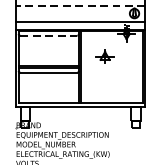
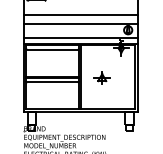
line: (80, 5) -> (80, 23), dashed -> solid
line: (49, 35) -> (53, 49), dashed -> solid
part: (104, 55) -> (101, 77), moved

